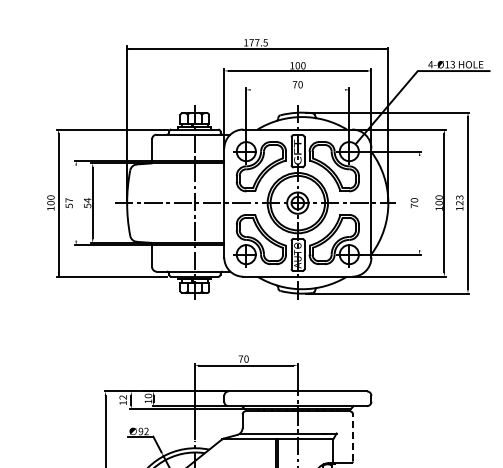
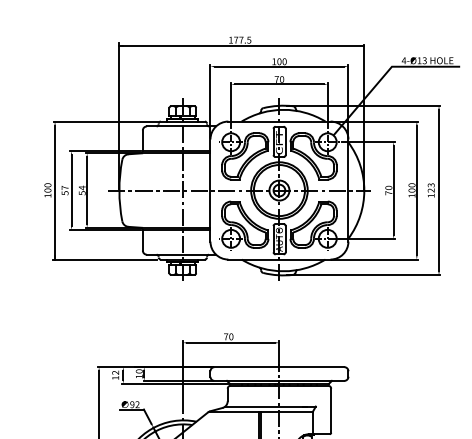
line: (297, 89) -> (279, 84), added
line: (76, 202) -> (71, 189), added
line: (419, 203) -> (393, 190), added
line: (353, 437) -> (331, 410), dashed -> solid

